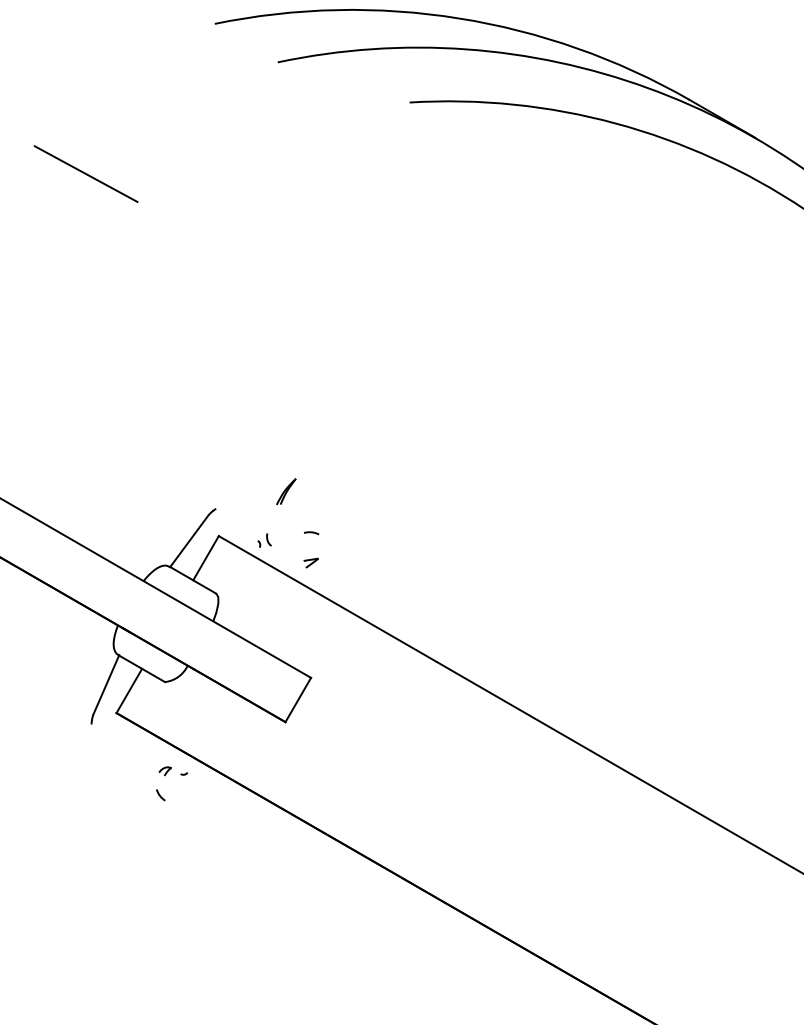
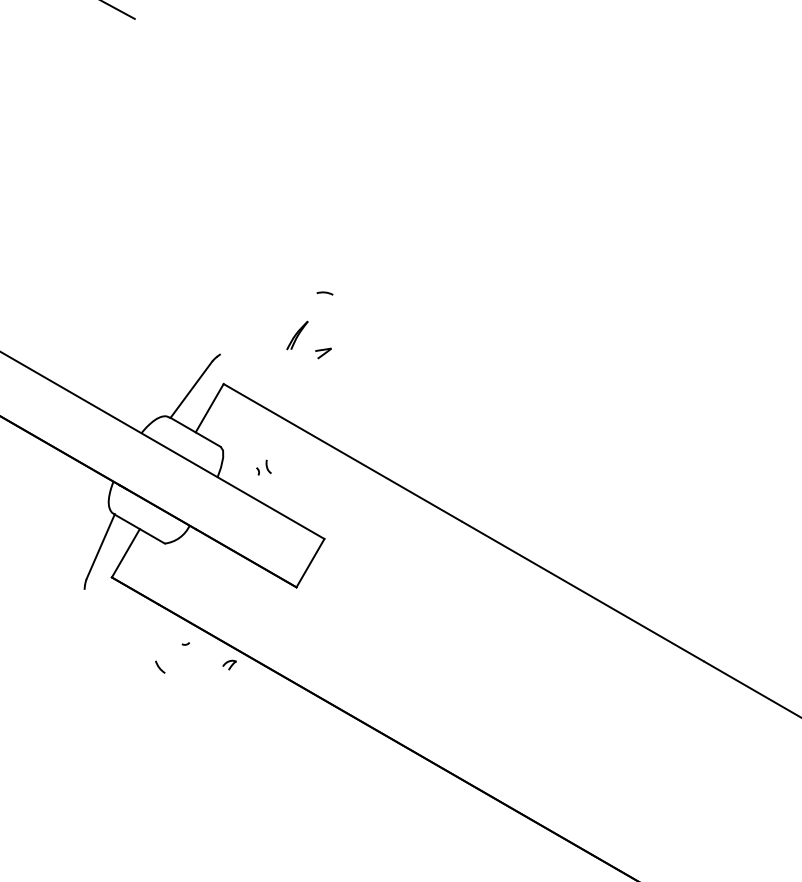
arc: (311, 533) -> (324, 293), moved
part: (264, 540) -> (263, 467), moved
part: (310, 562) -> (322, 352), moved
part: (164, 771) -> (228, 665), moved

